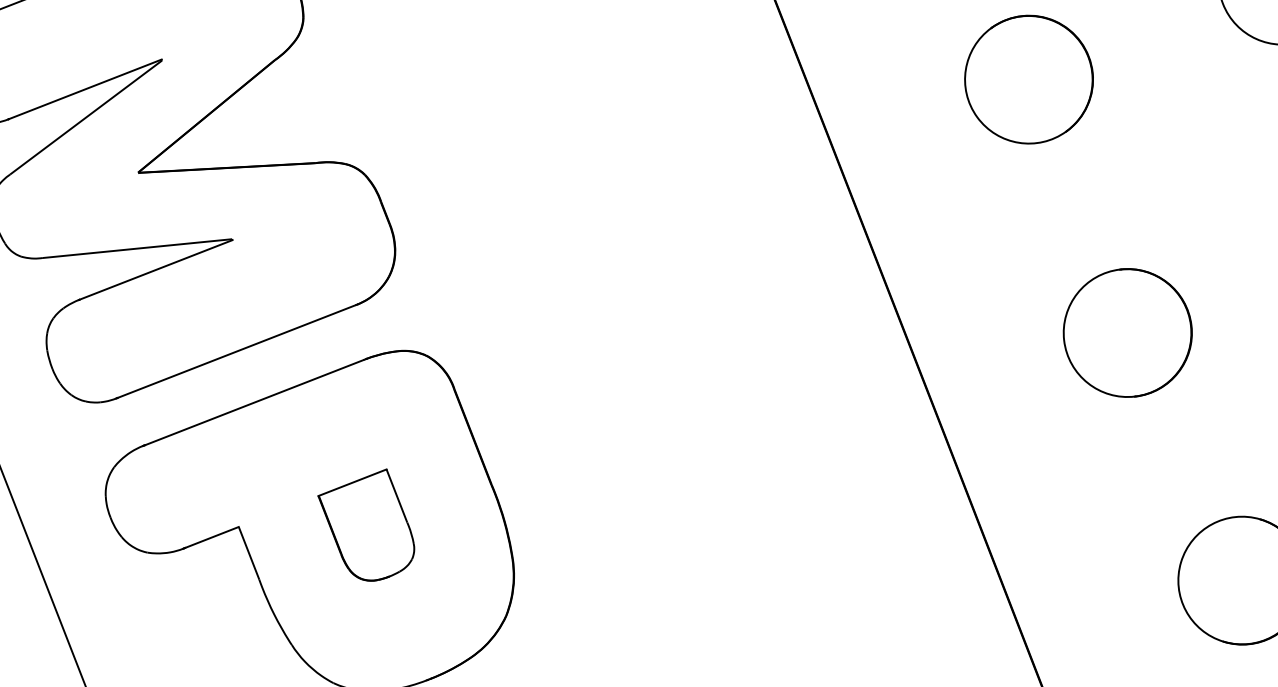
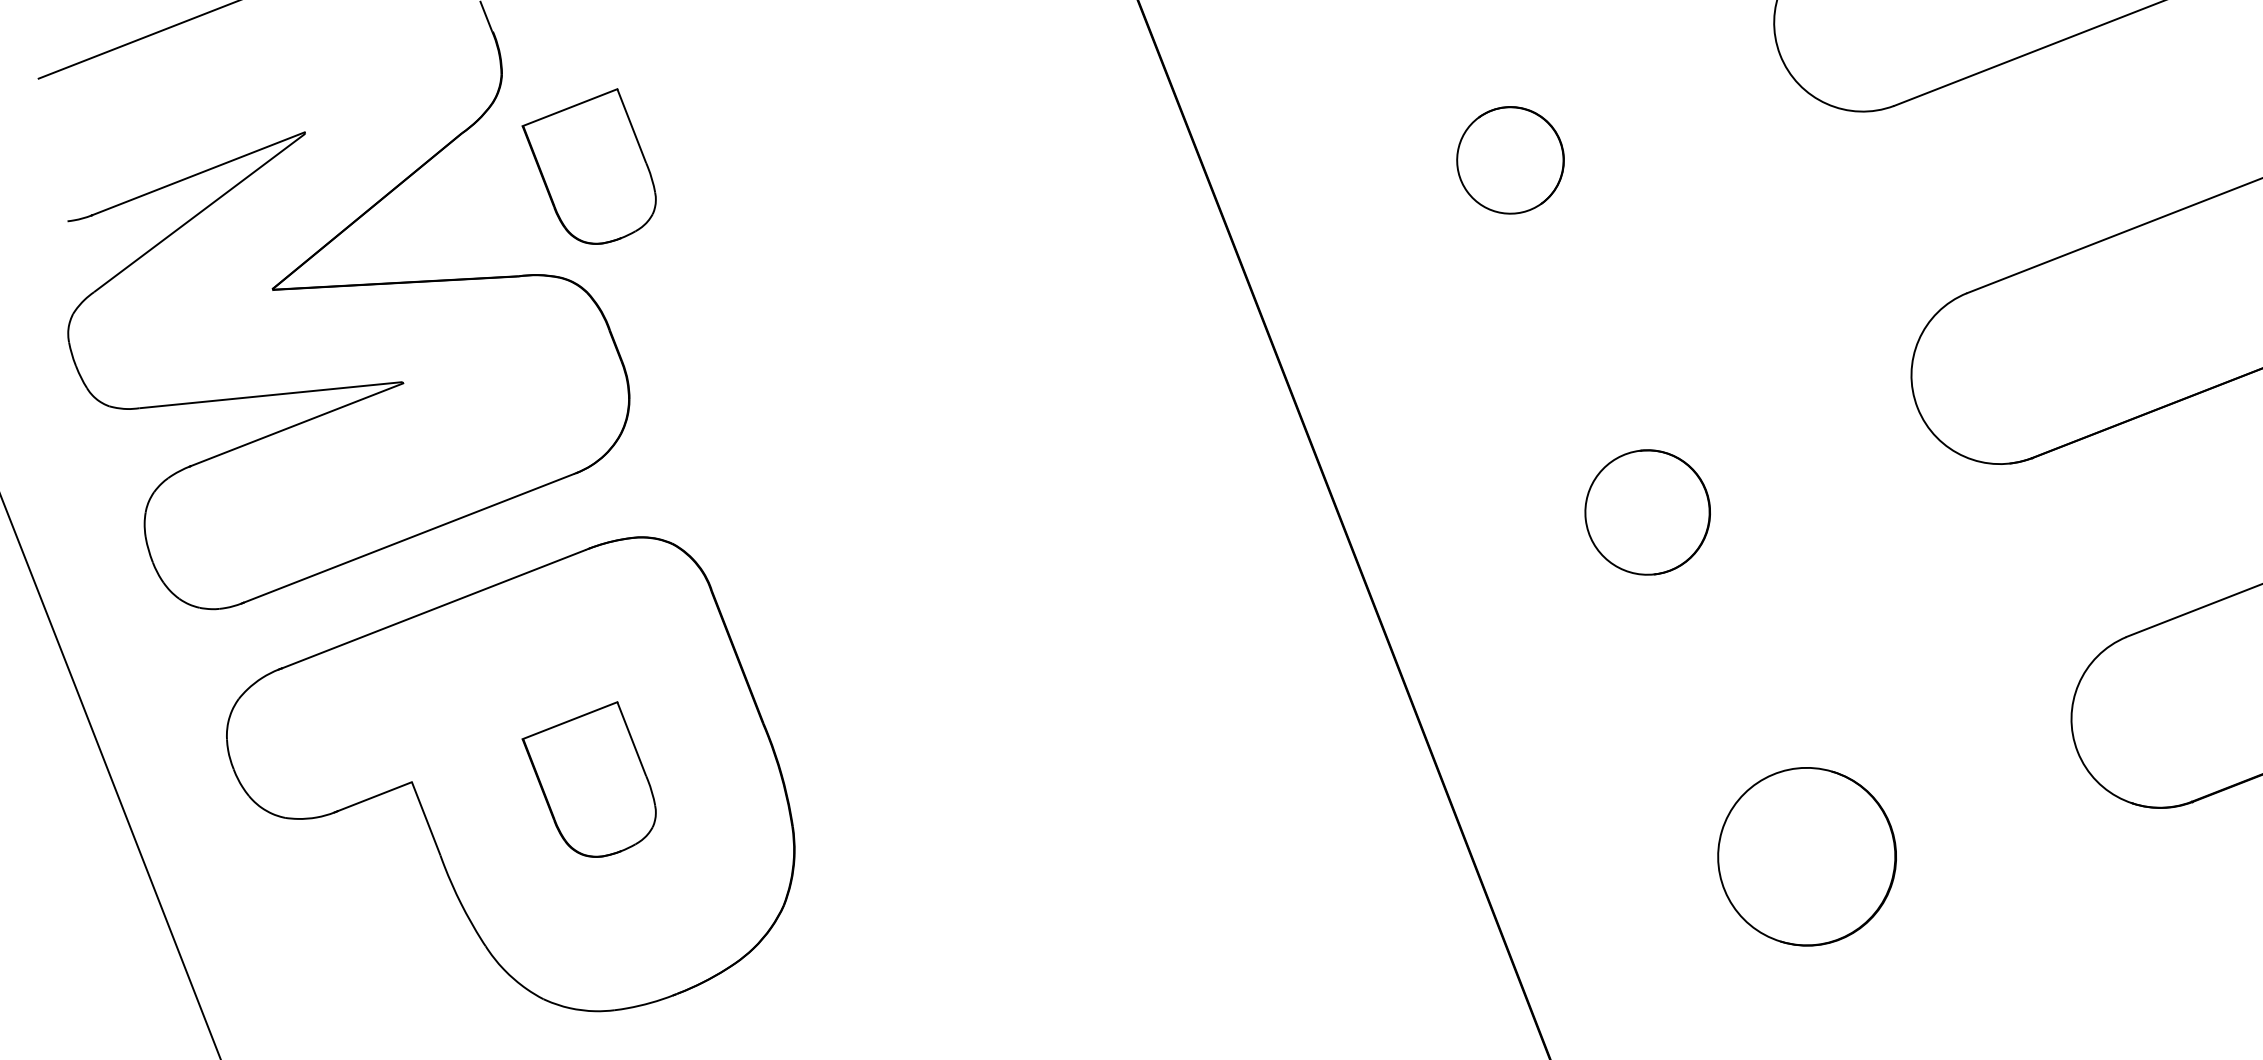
part: (1029, 79) -> (1510, 160), size x0.6
part: (365, 84) -> (588, 166), added
part: (1127, 333) -> (1647, 512), size x0.7

